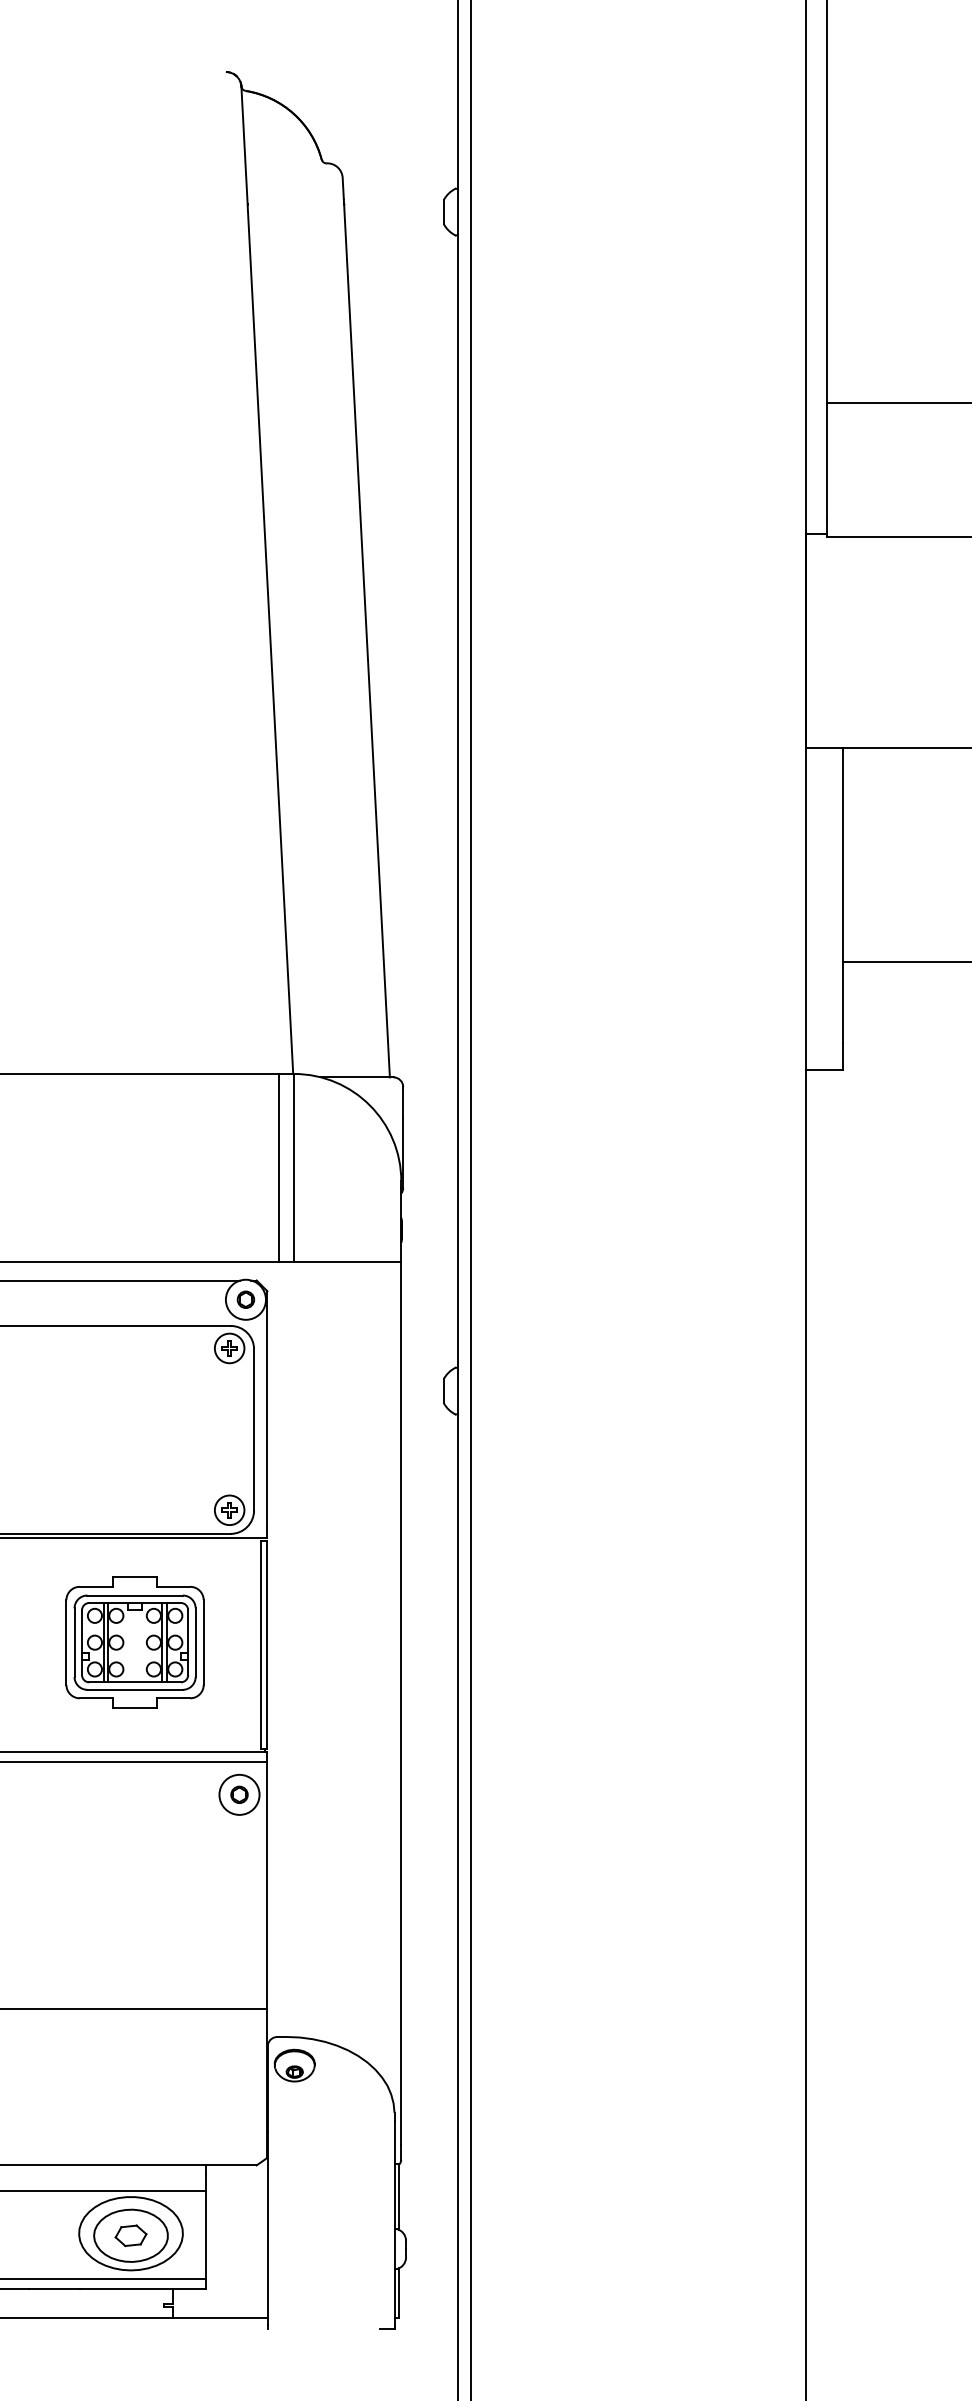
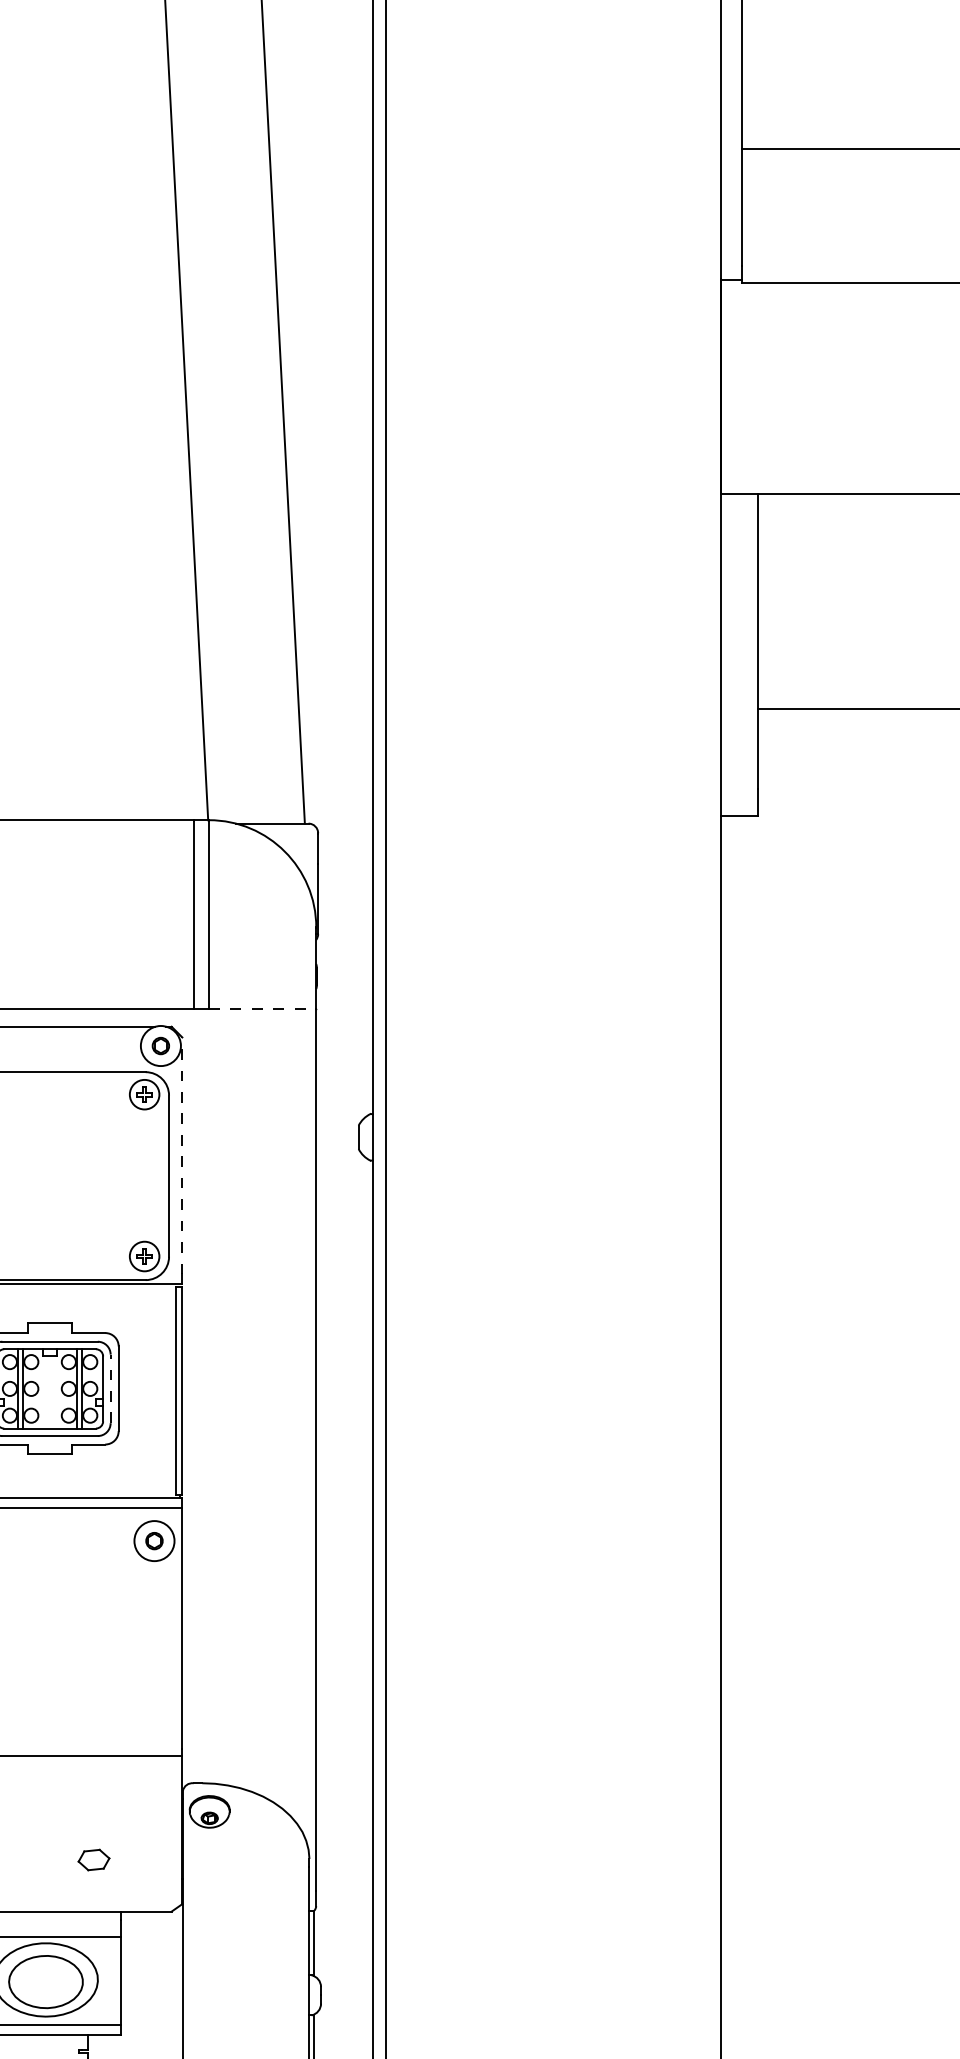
line: (347, 1262) -> (262, 1008), solid -> dashed
line: (267, 1409) -> (182, 1155), solid -> dashed
line: (195, 1642) -> (110, 1388), solid -> dashed
part: (130, 2235) -> (93, 1859), moved

